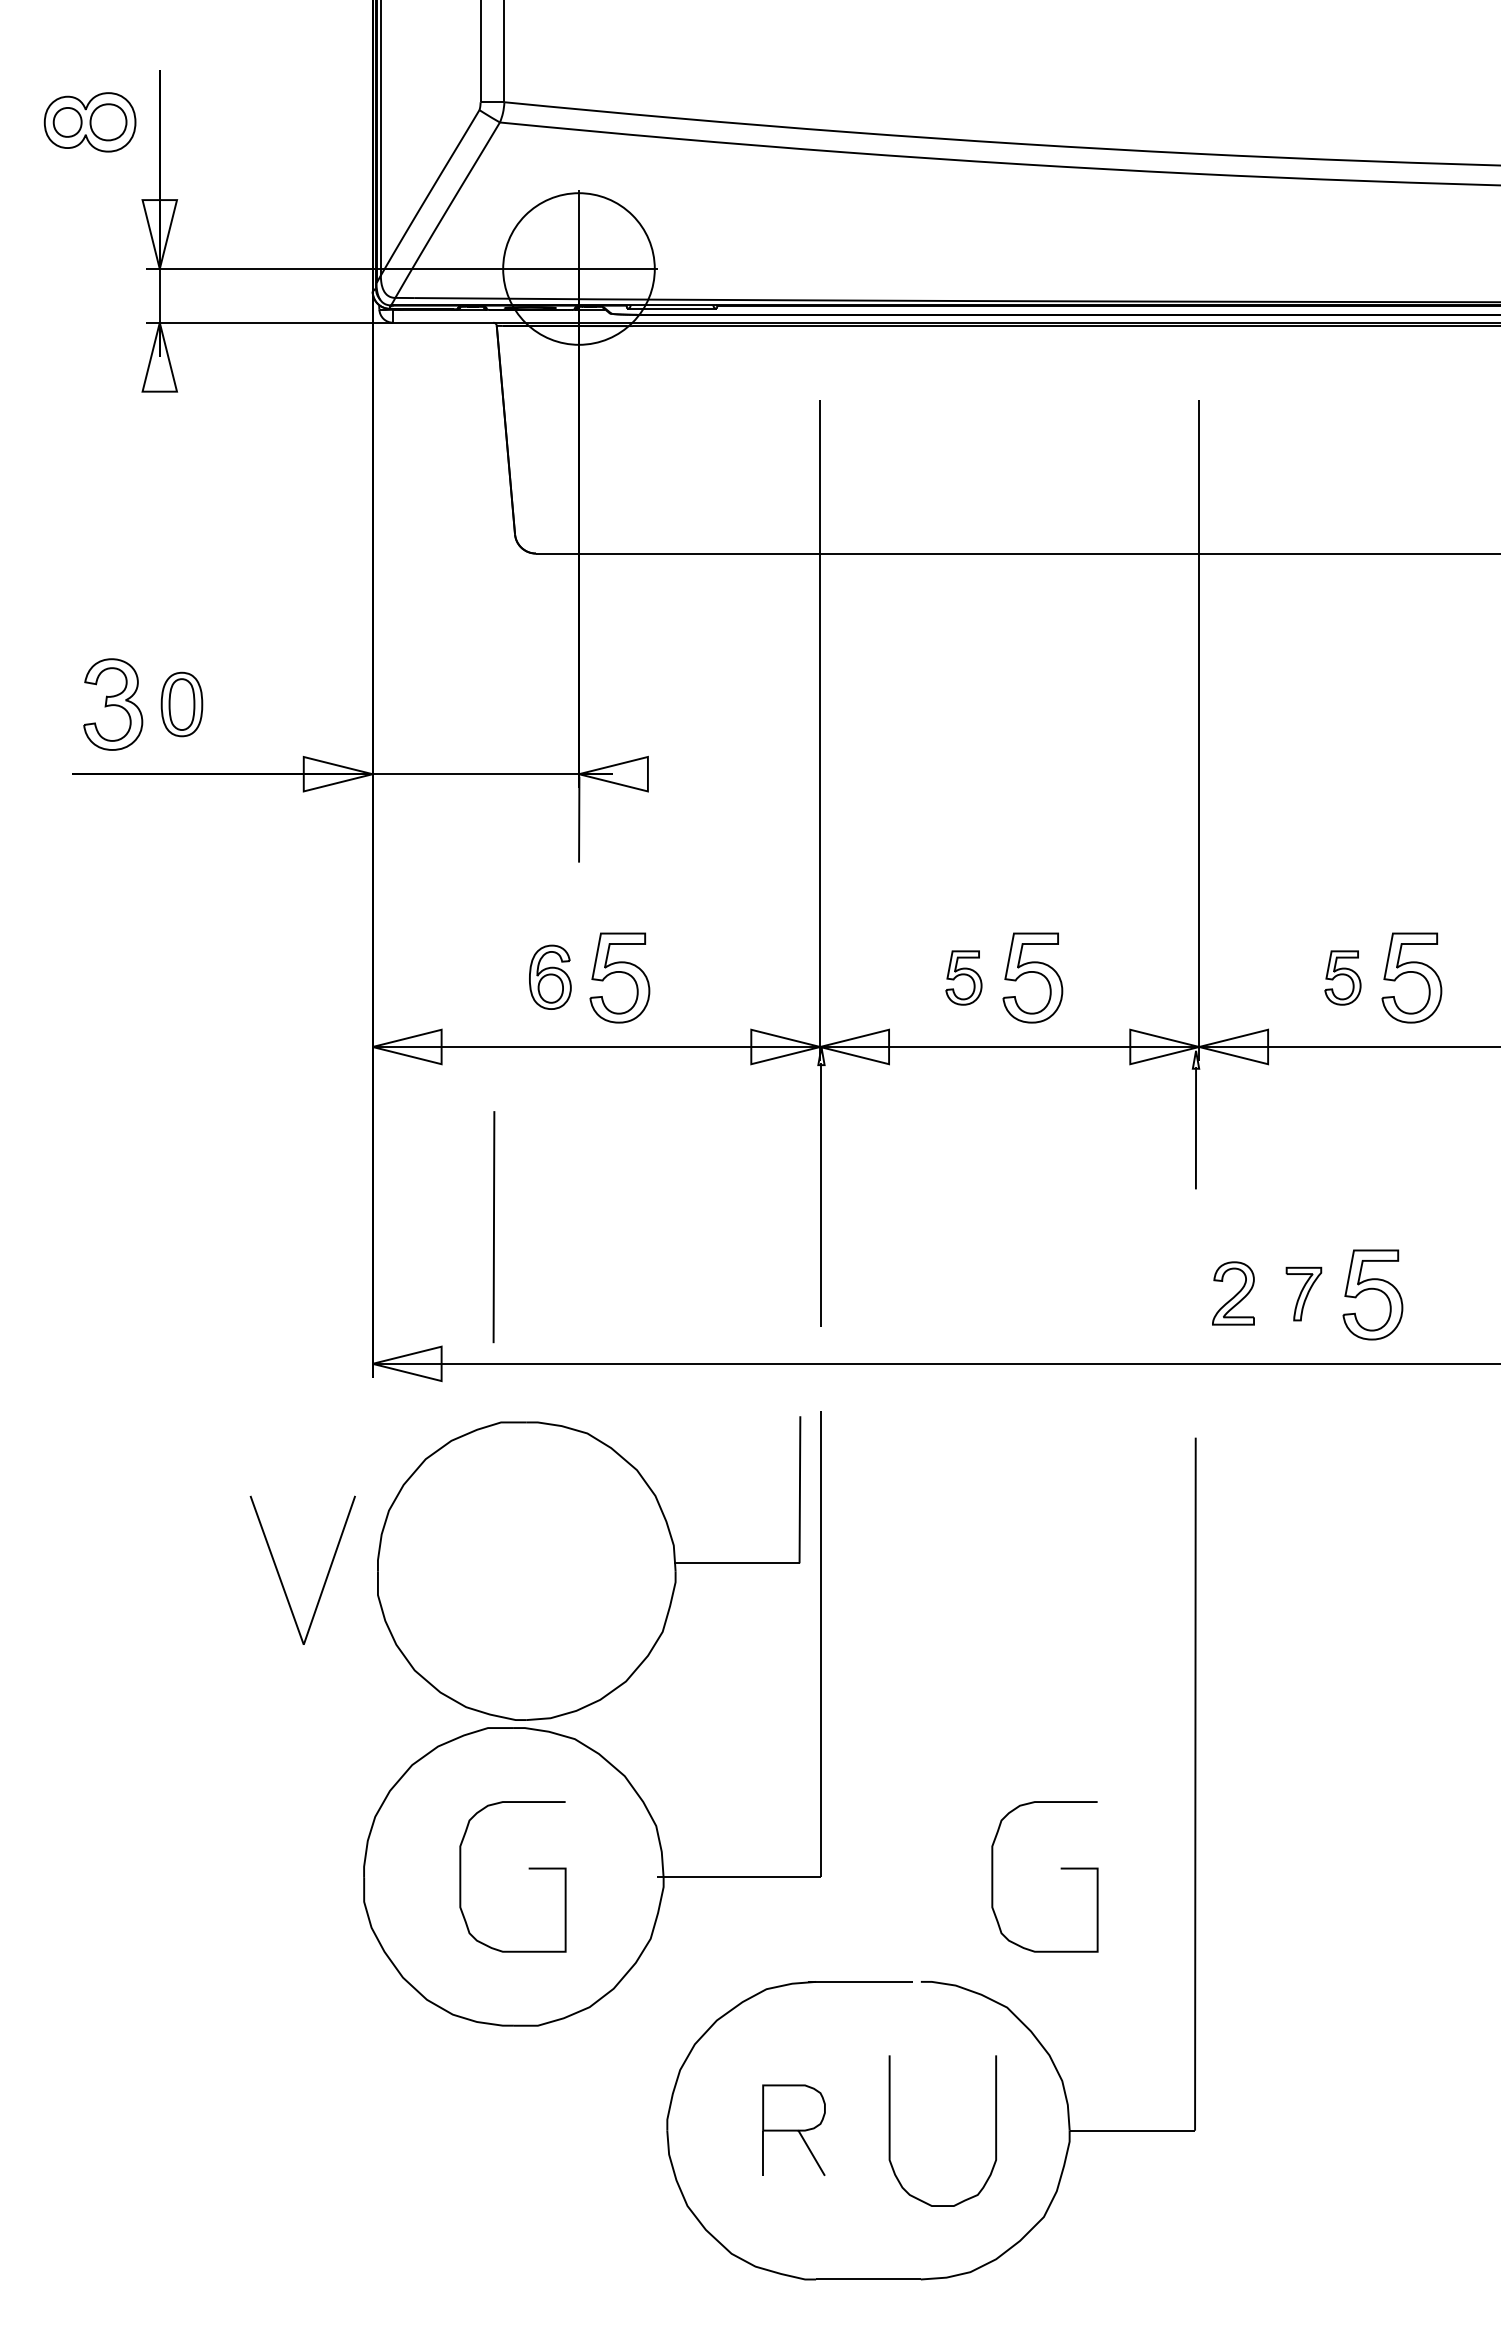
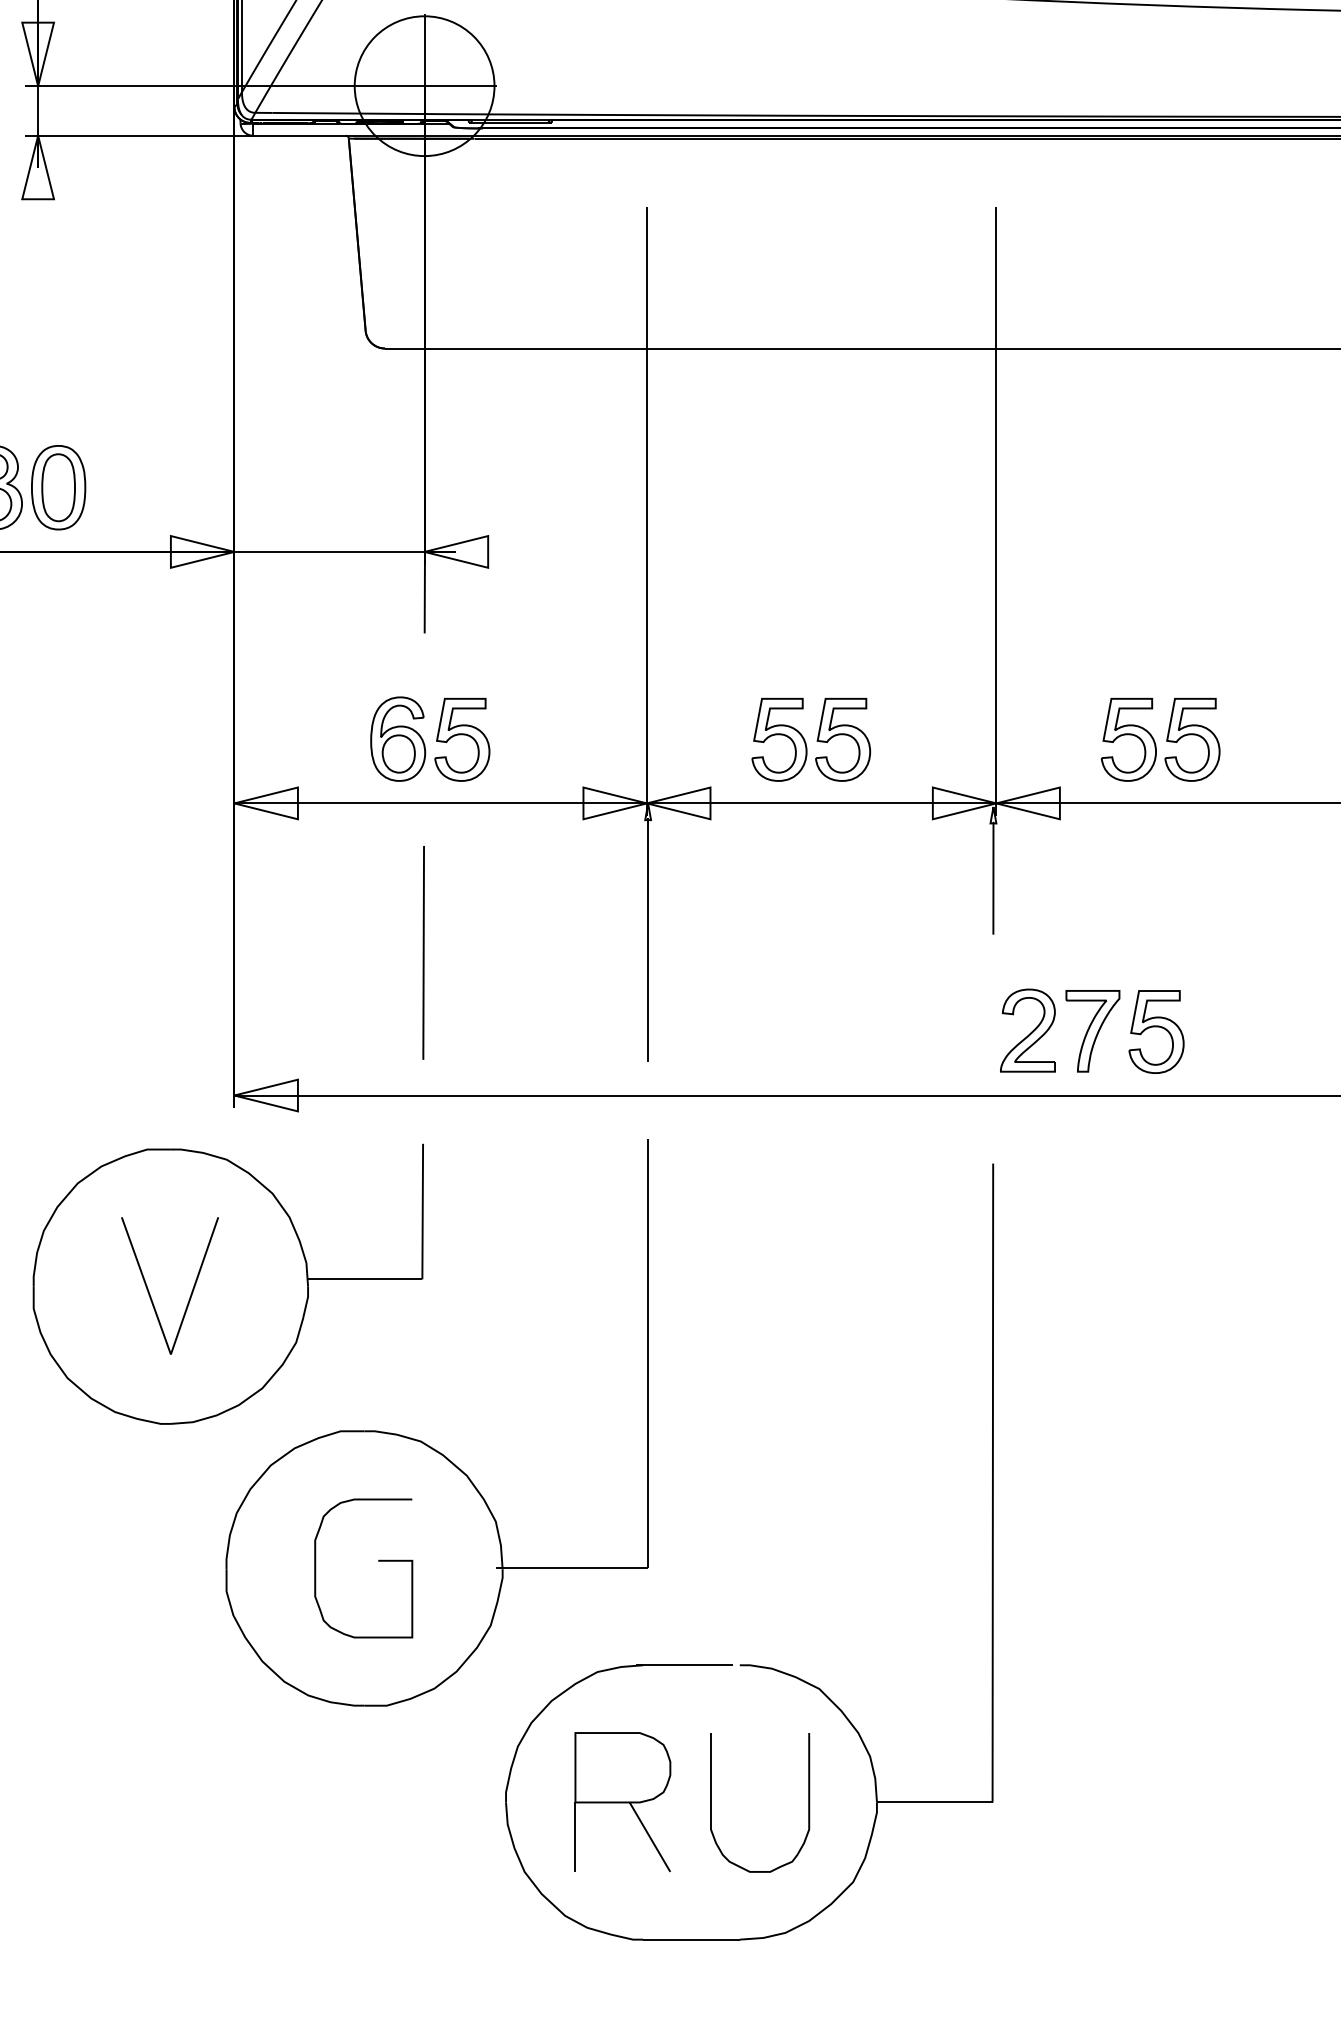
part: (181, 704) -> (58, 487), size x1.43
part: (550, 977) -> (398, 739), size x1.43
part: (963, 977) -> (779, 739), size x1.67
part: (1342, 977) -> (1128, 739), size x1.67
line: (493, 1227) -> (423, 953), moved
part: (1233, 1293) -> (1028, 1030), size x1.43
part: (1303, 1293) -> (1092, 1030), size x1.67
part: (589, 1568) -> (228, 1284), moved
curve: (1060, 1869) -> (868, 1561), removed
part: (793, 2130) -> (622, 1802), size x1.67

